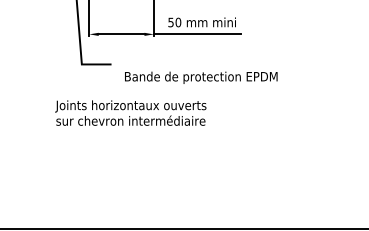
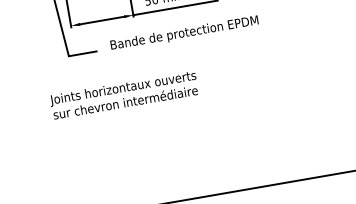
text: (201, 77) -> (184, 33), moved

